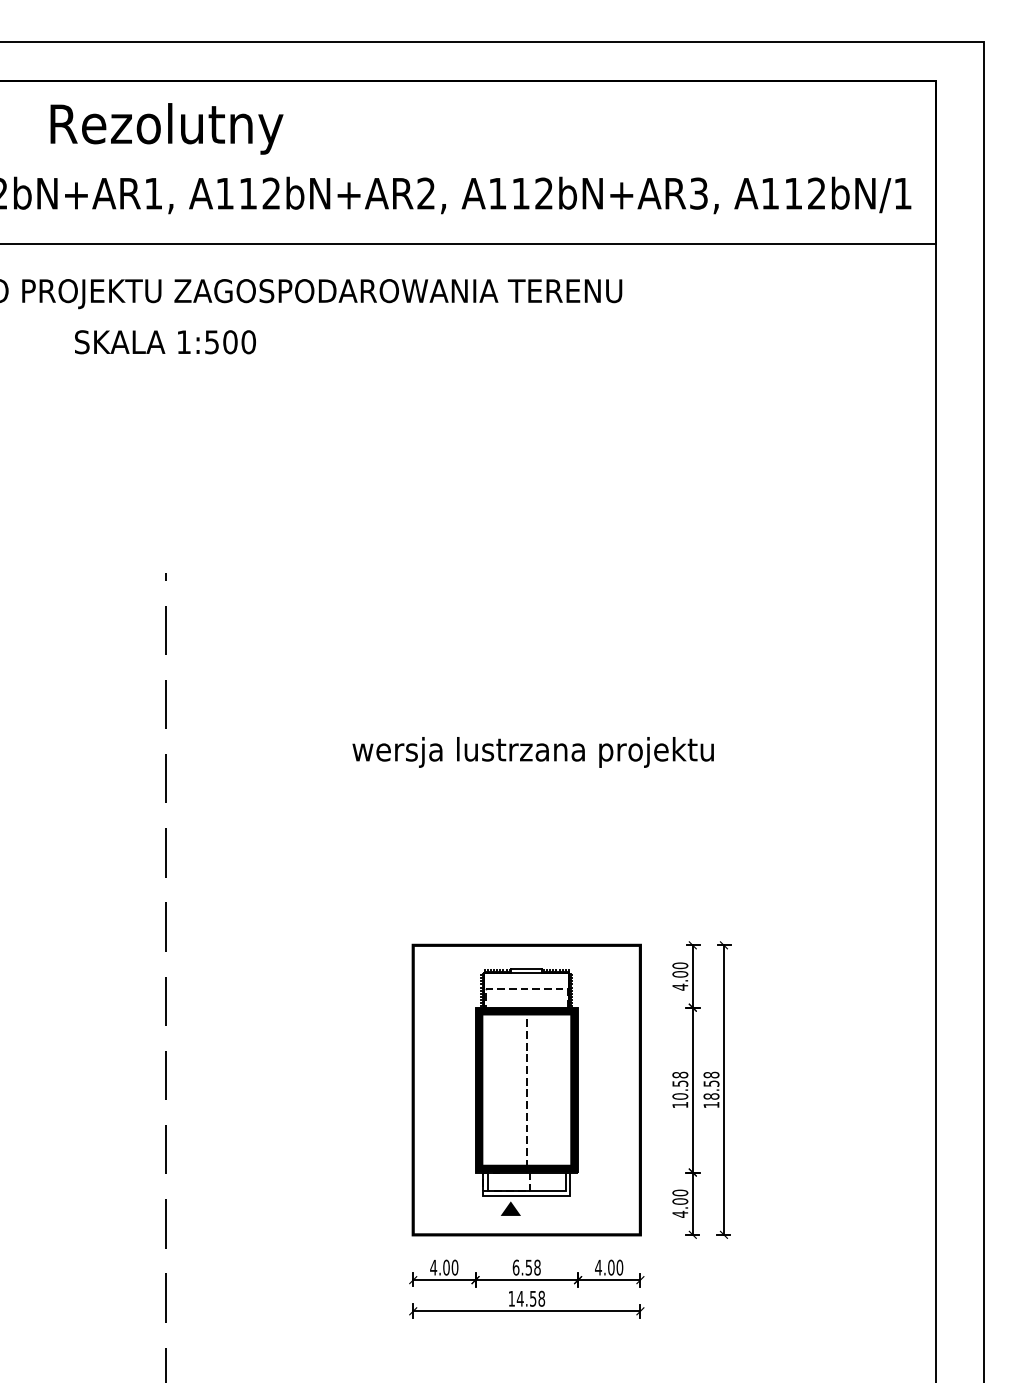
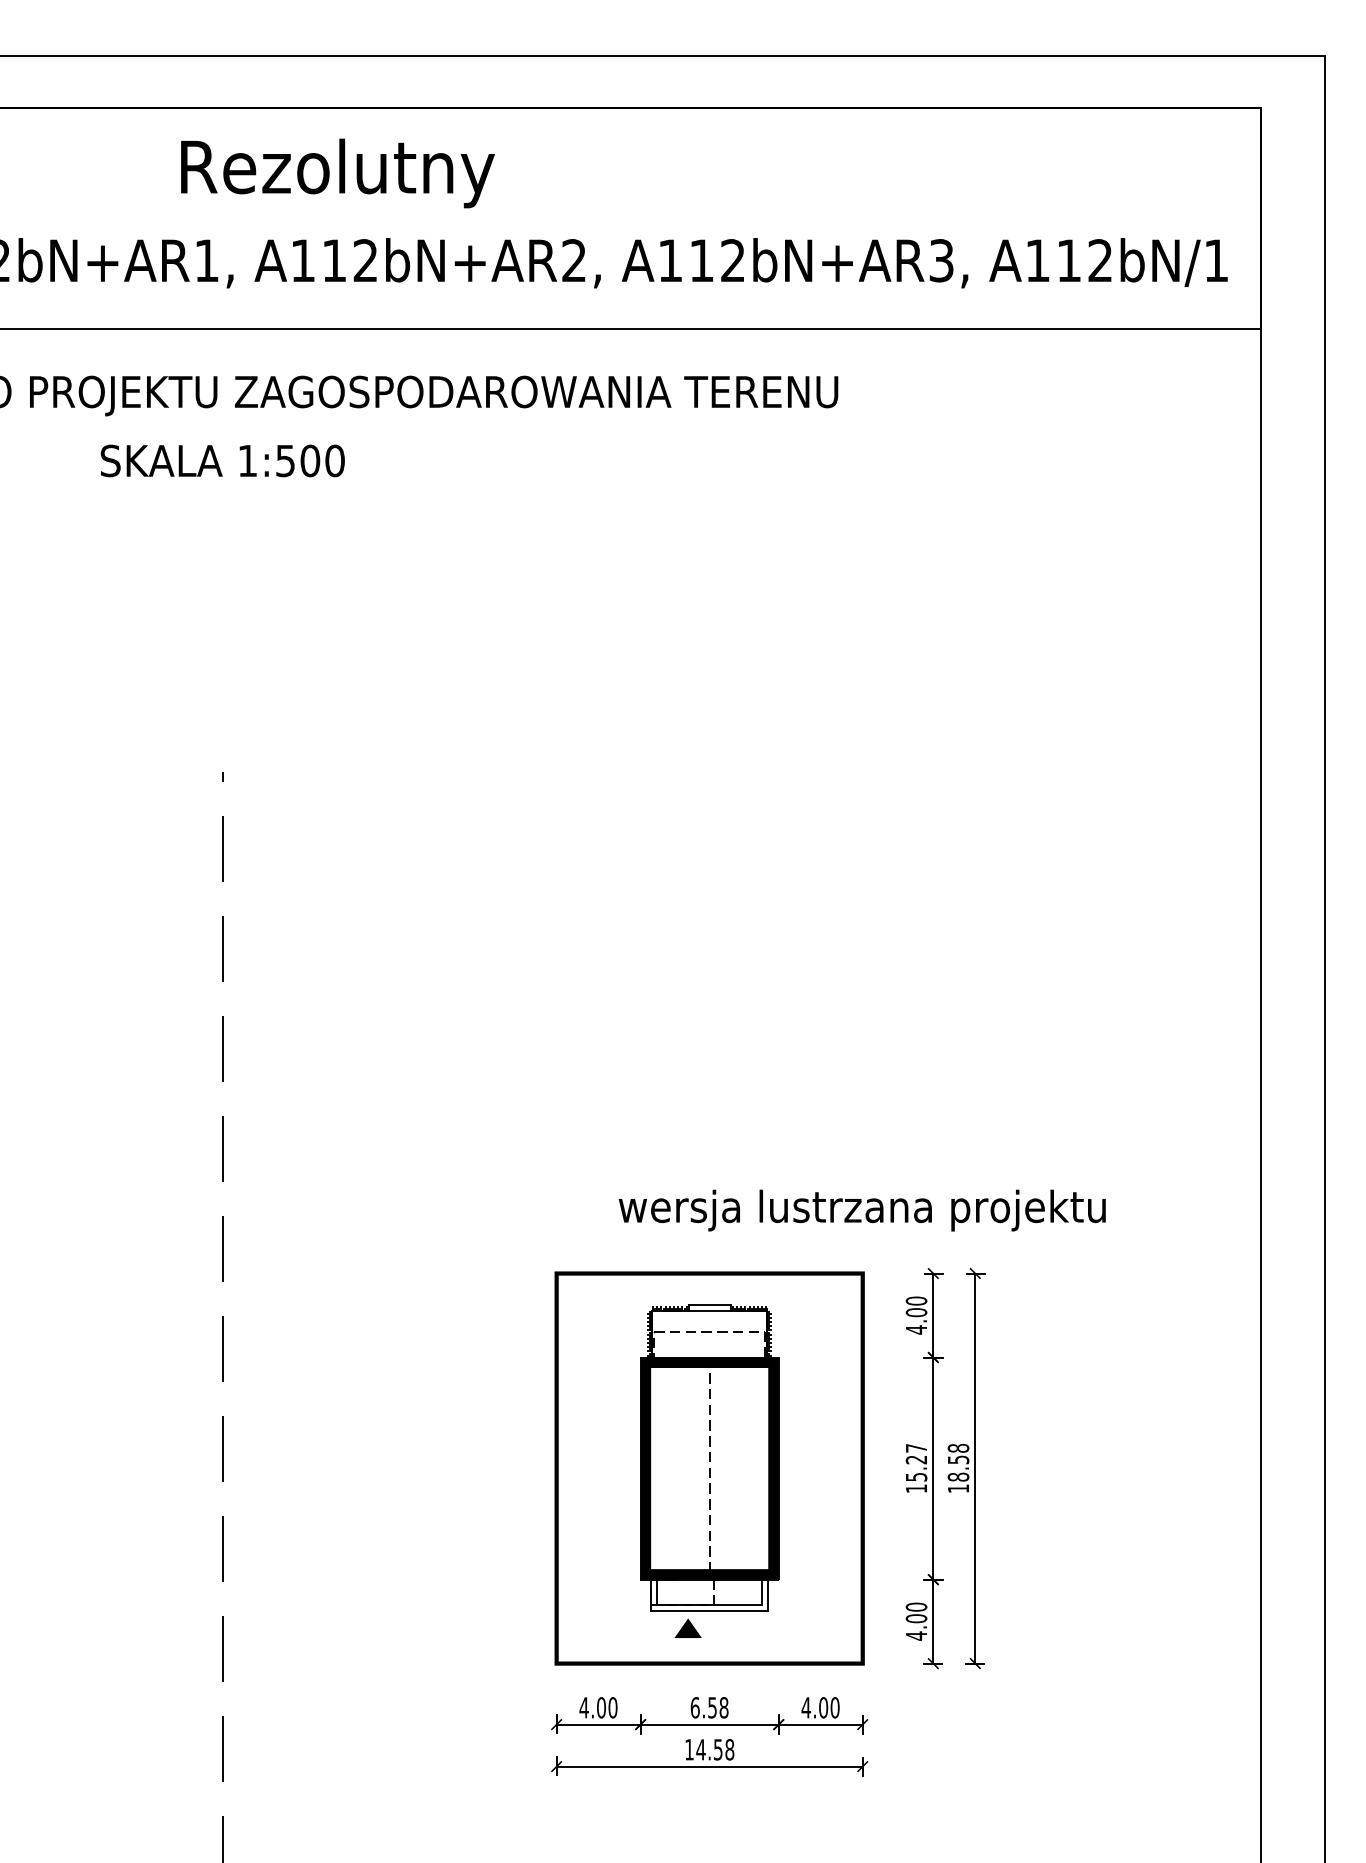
text: (166, 128) -> (337, 173), moved
text: (532, 752) -> (861, 1210), moved
text: (680, 1085) -> (916, 1462), 10.58 -> 15.27

